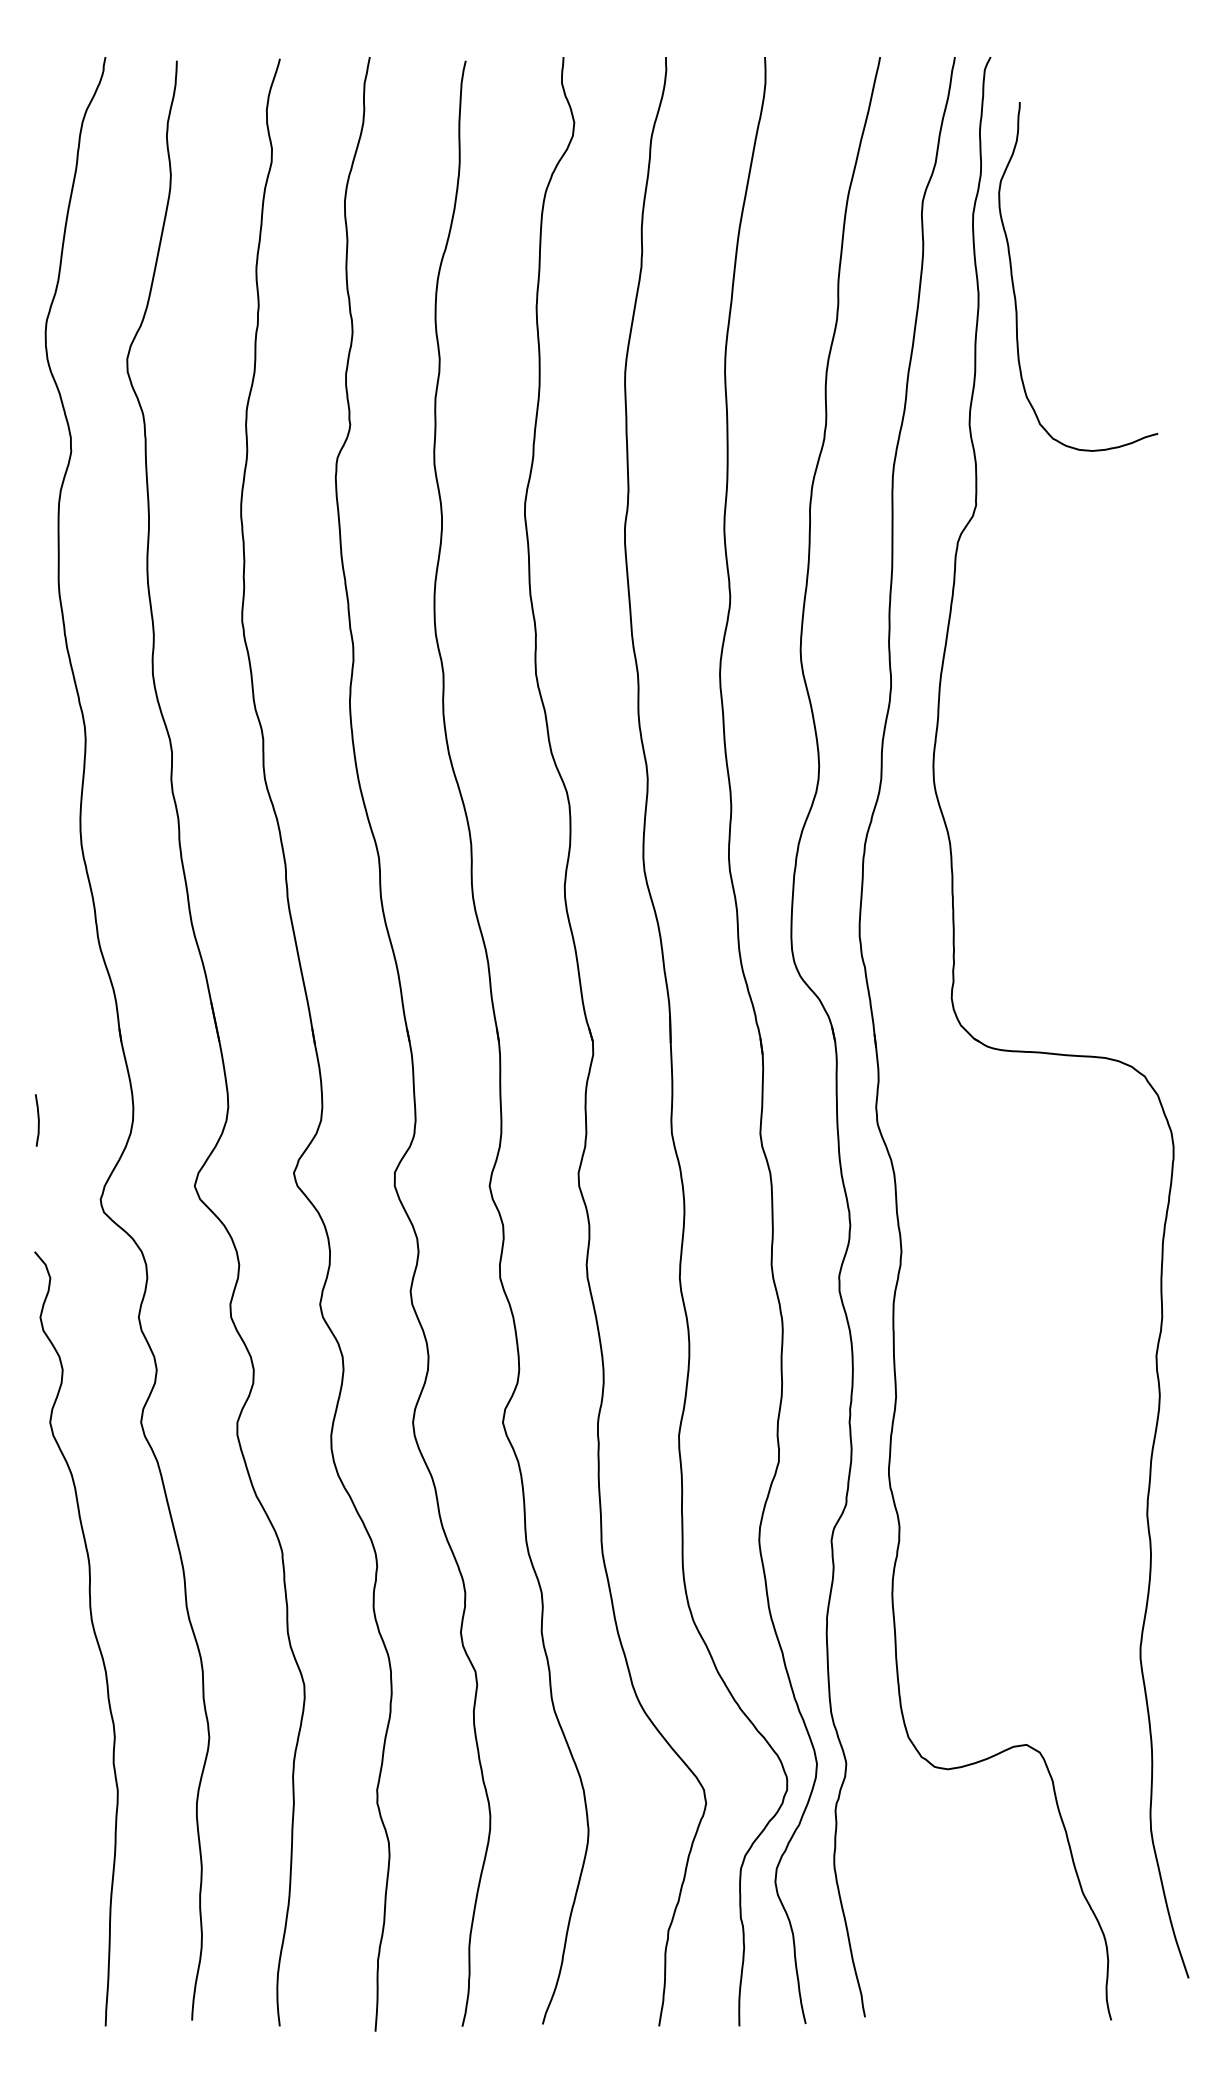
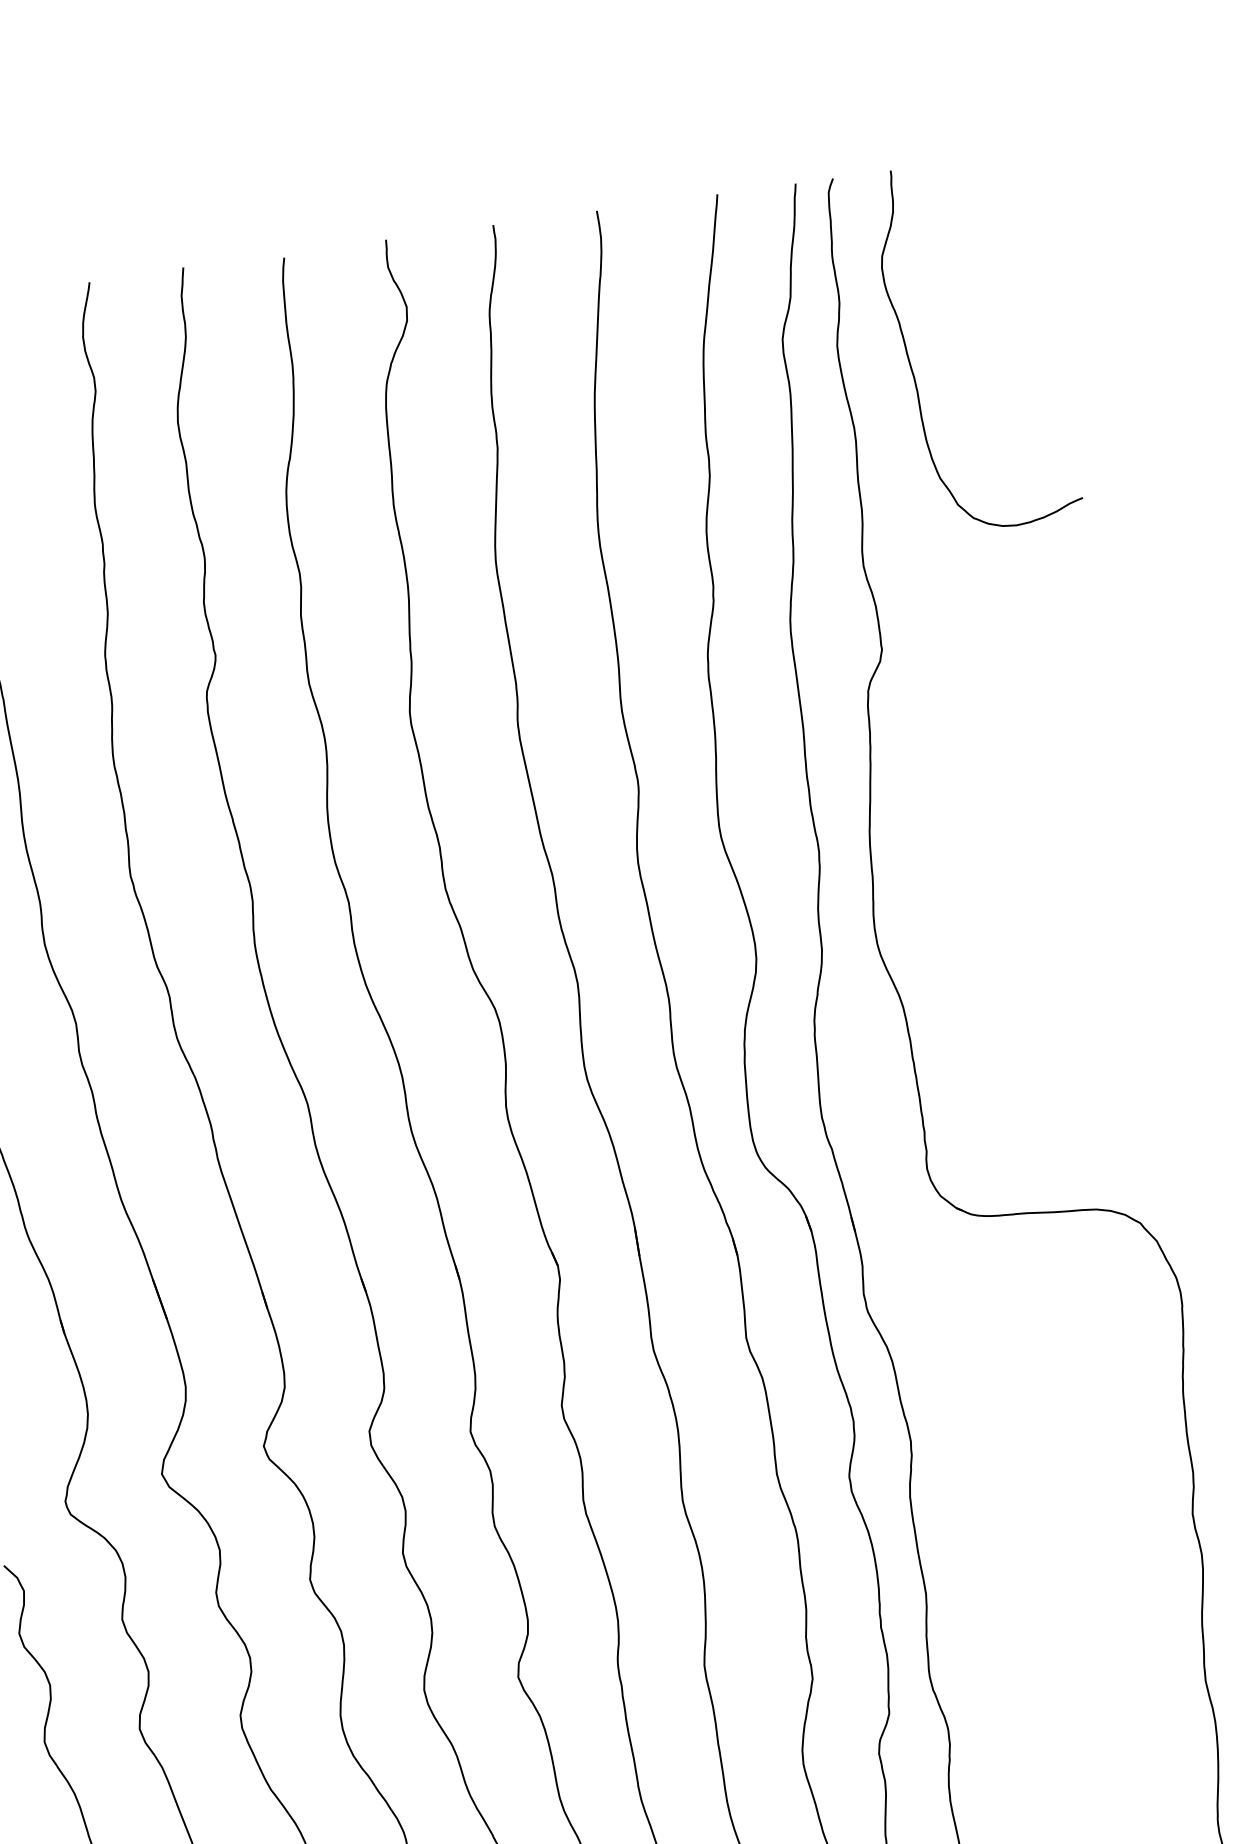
curve: (1014, 286) -> (911, 364), moved

